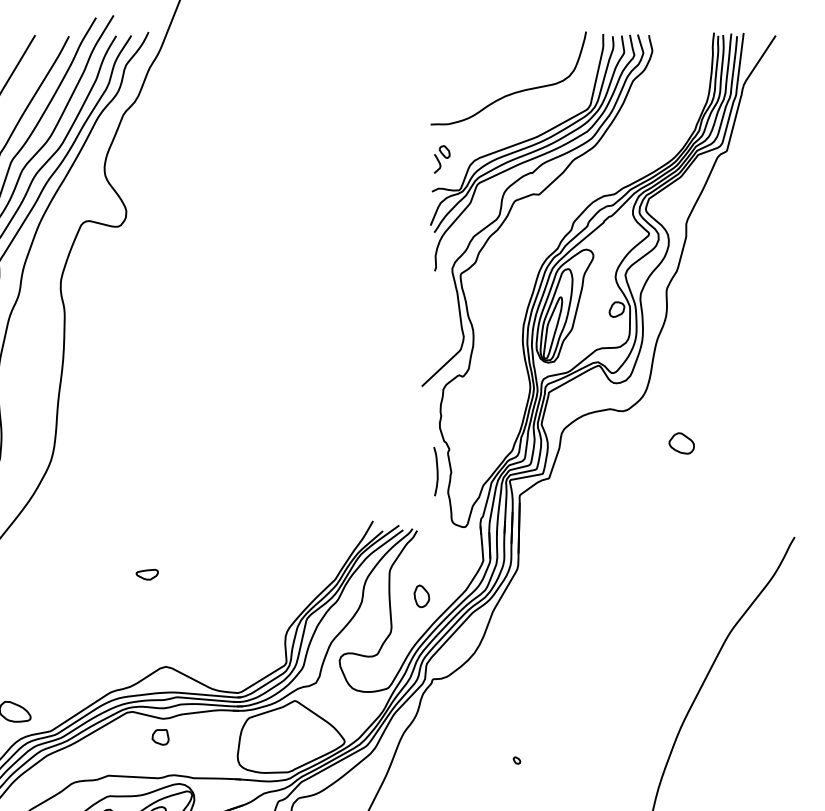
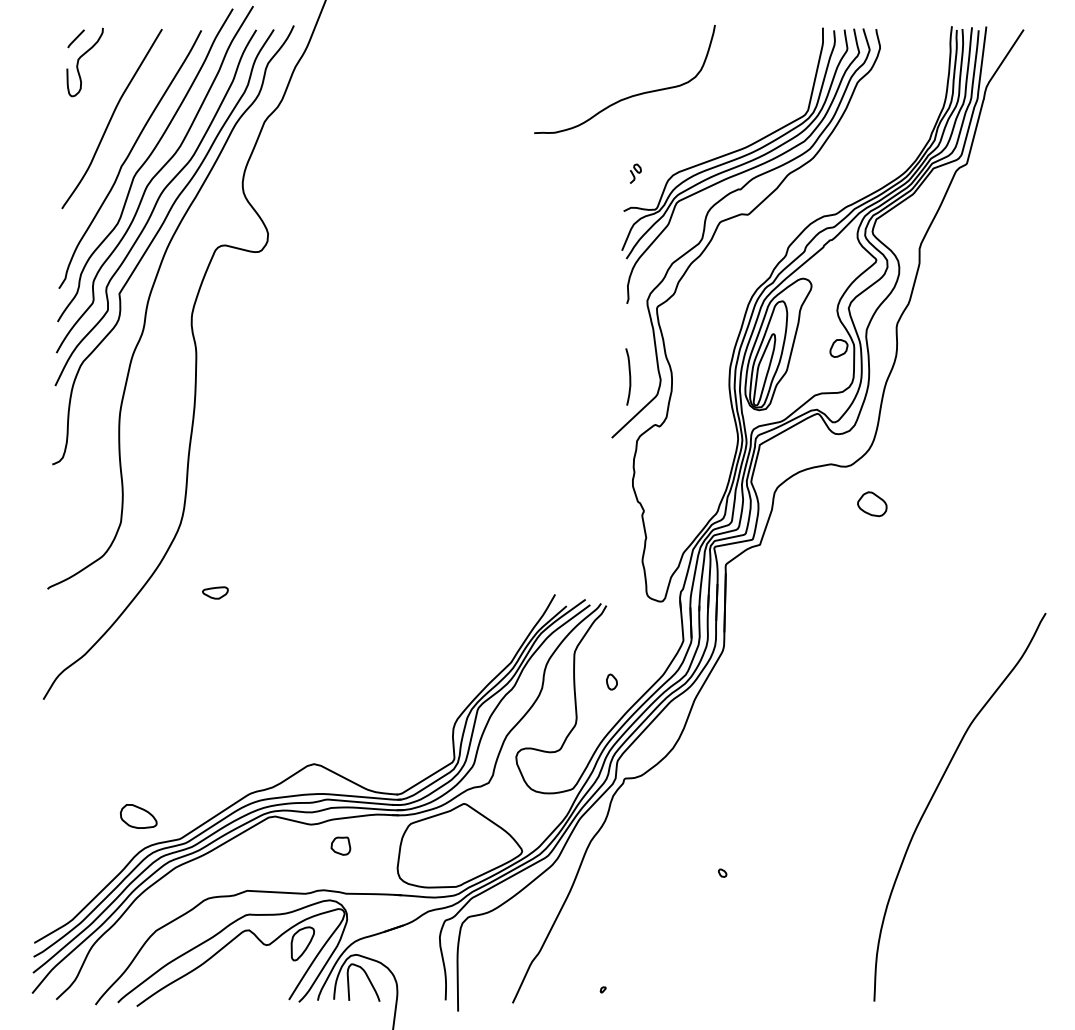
curve: (514, 92) -> (631, 95), moved
part: (442, 159) -> (635, 173), size x0.6
part: (681, 443) -> (872, 504), moved
curve: (436, 471) -> (629, 376), moved
part: (147, 574) -> (215, 592), moved
part: (421, 595) -> (611, 681), size x0.6
part: (160, 736) -> (340, 845), moved

